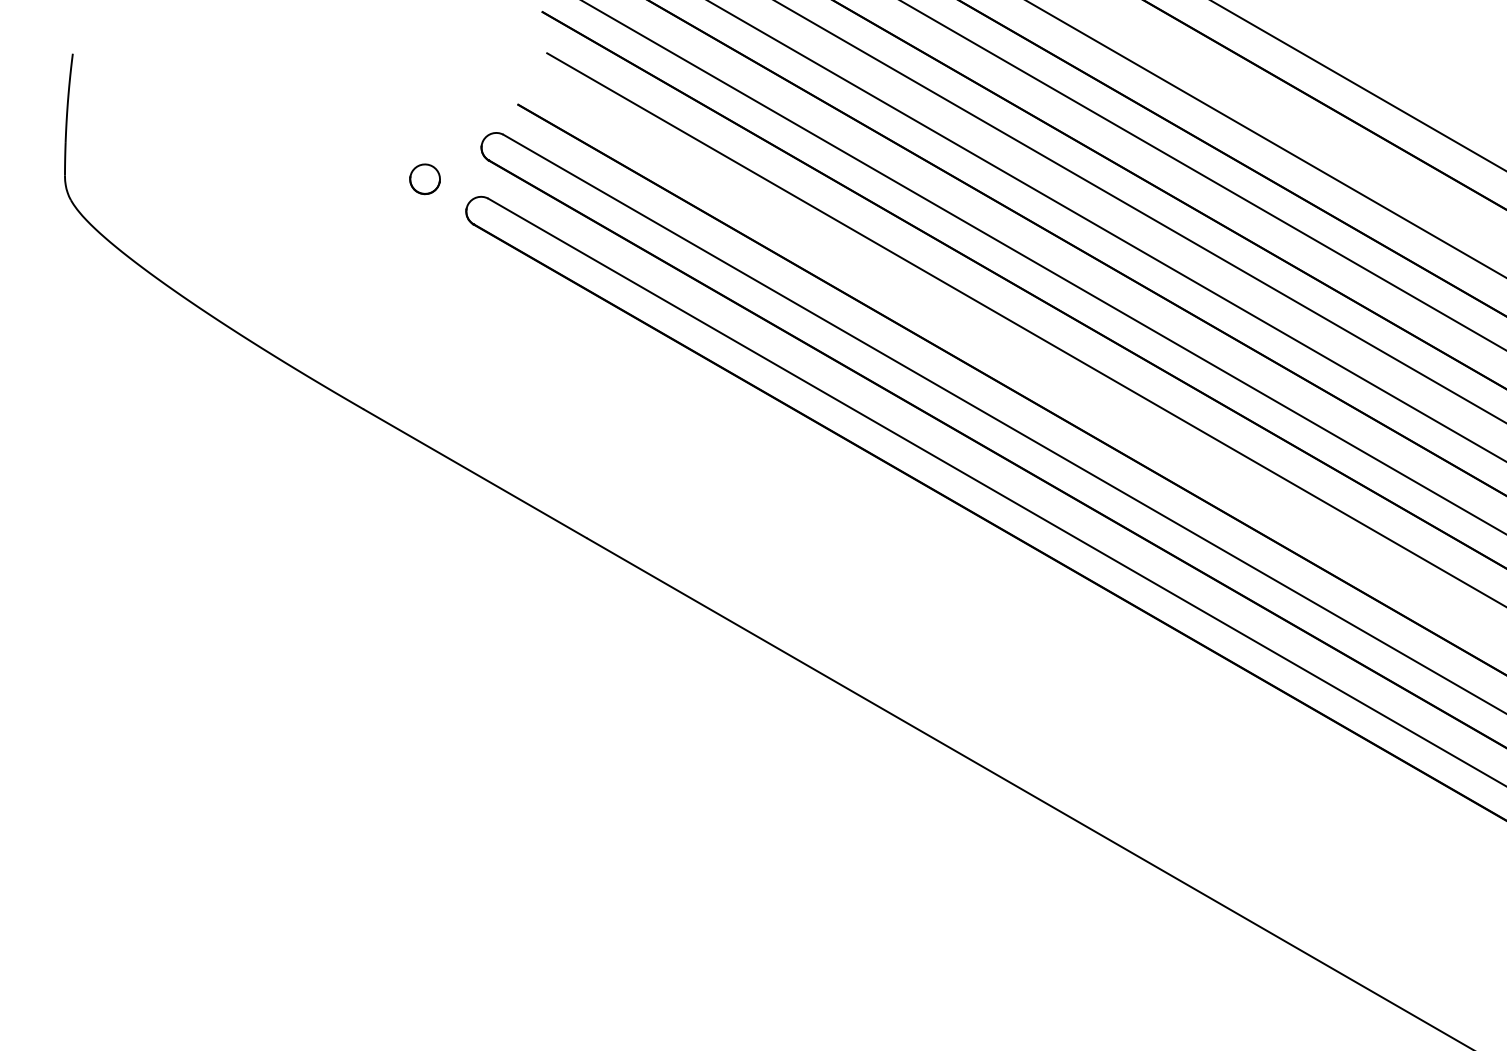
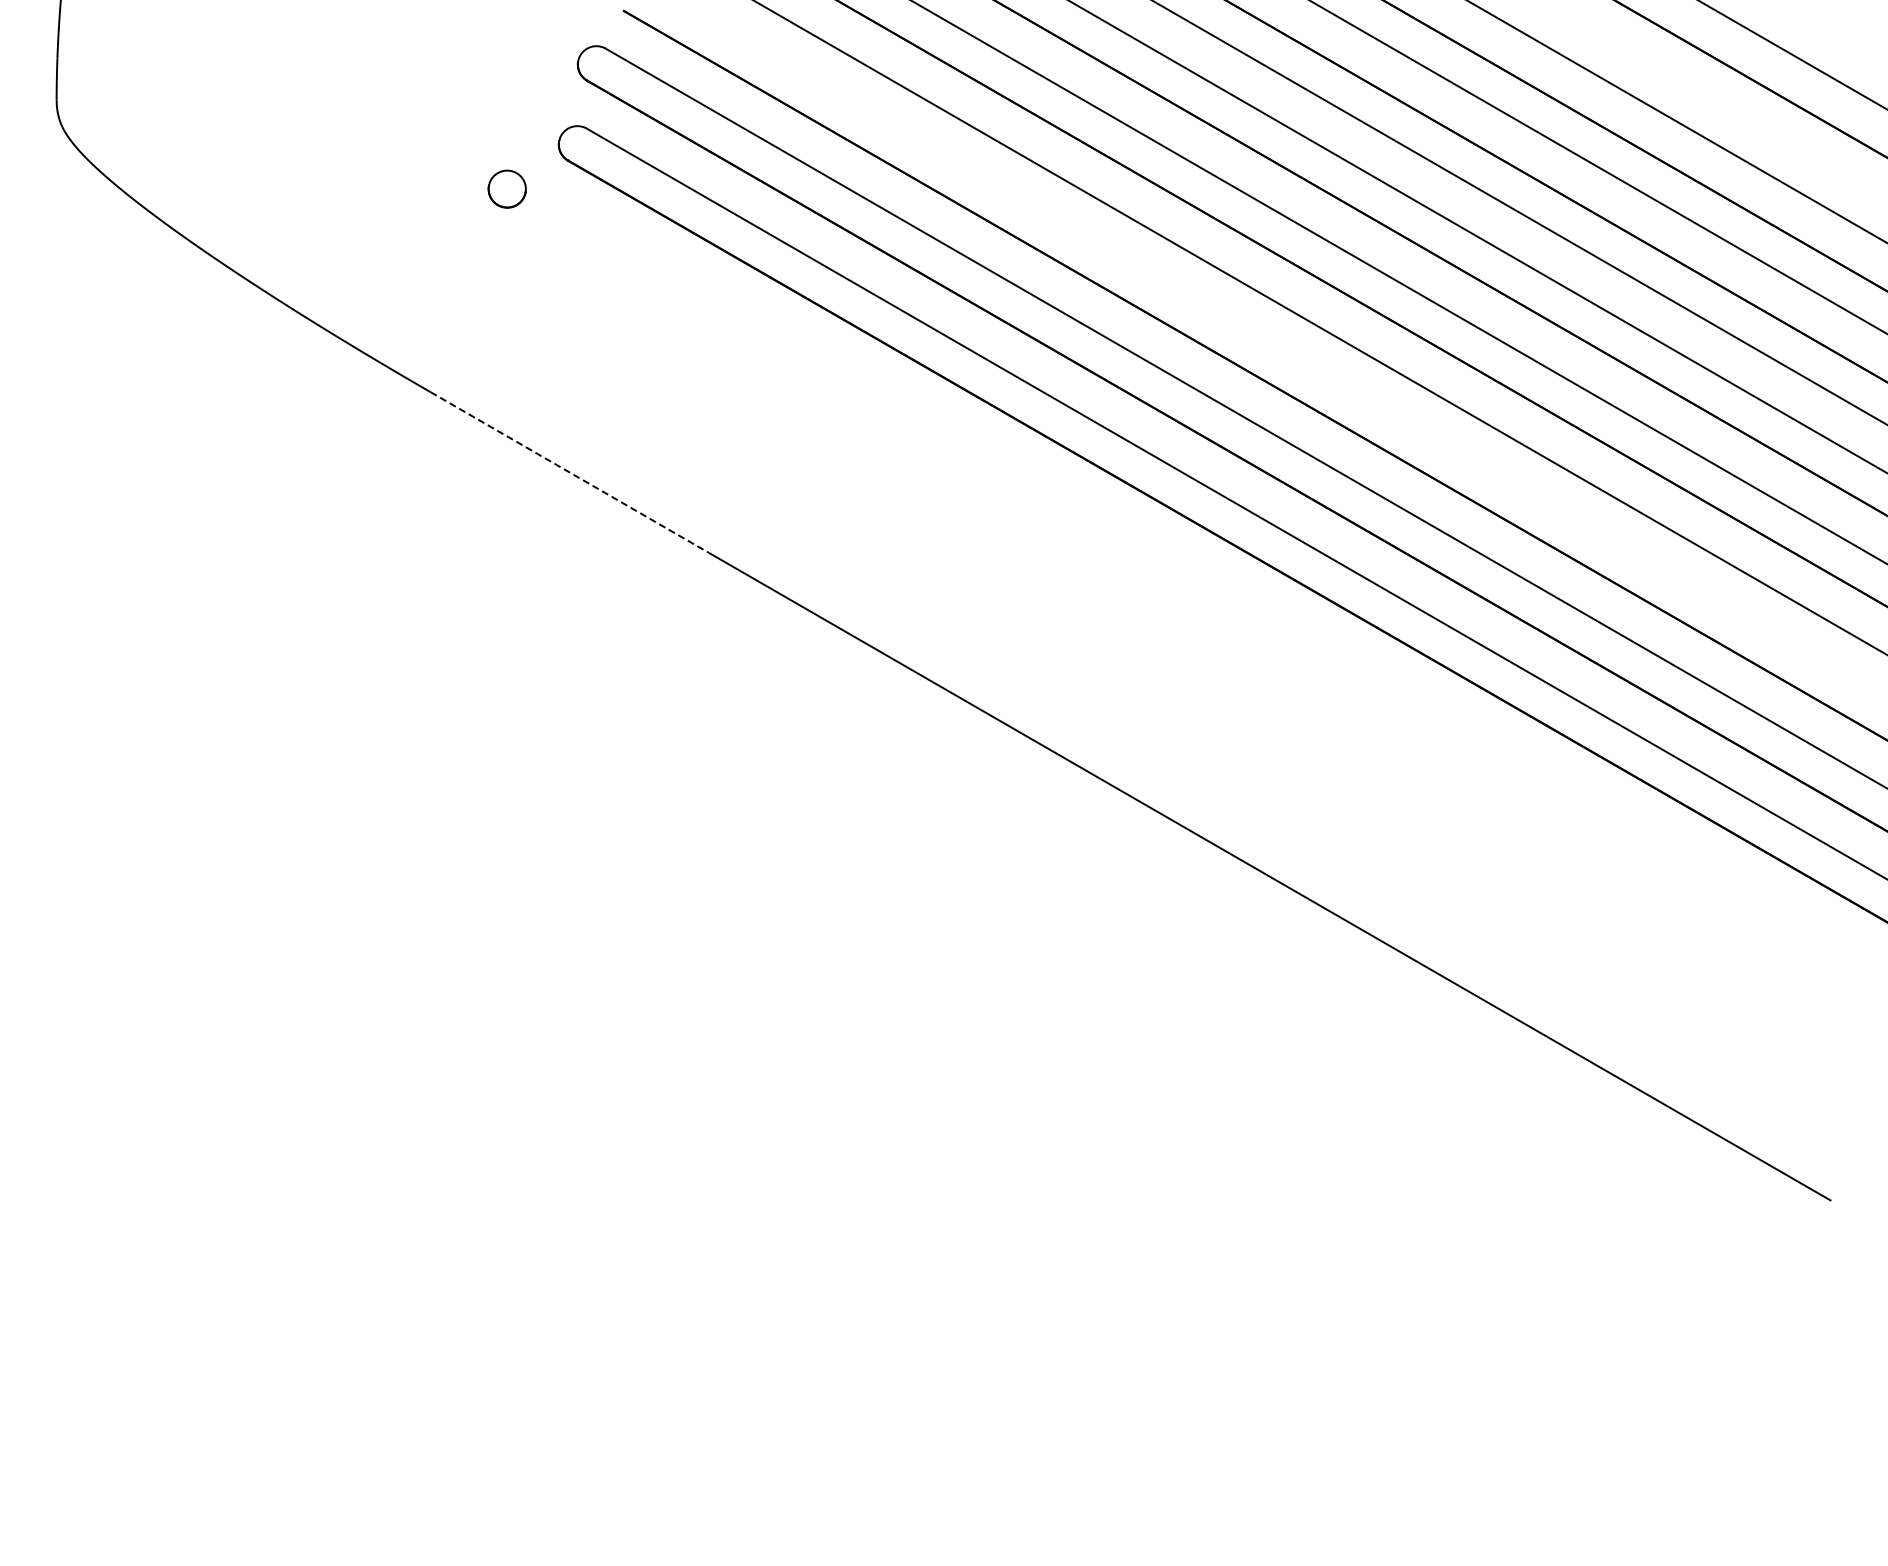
part: (424, 178) -> (506, 188), moved
line: (474, 473) -> (569, 472), solid -> dashed

